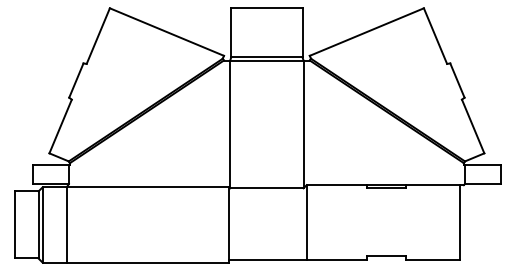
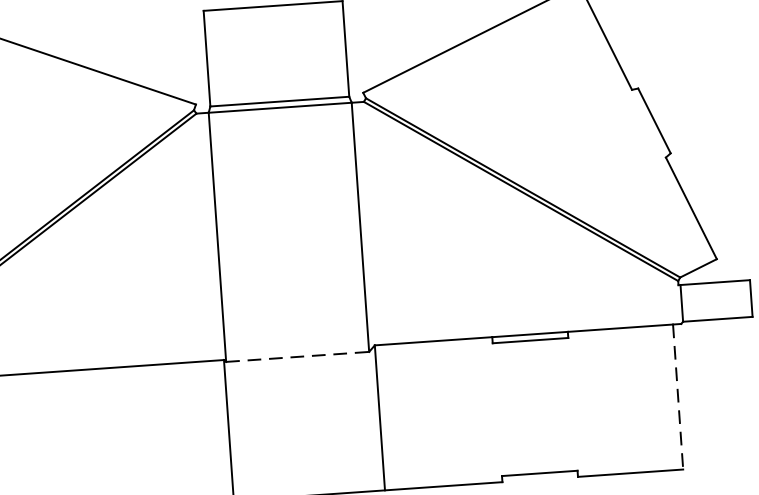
line: (266, 188) -> (296, 357), solid -> dashed
line: (459, 222) -> (677, 397), solid -> dashed

